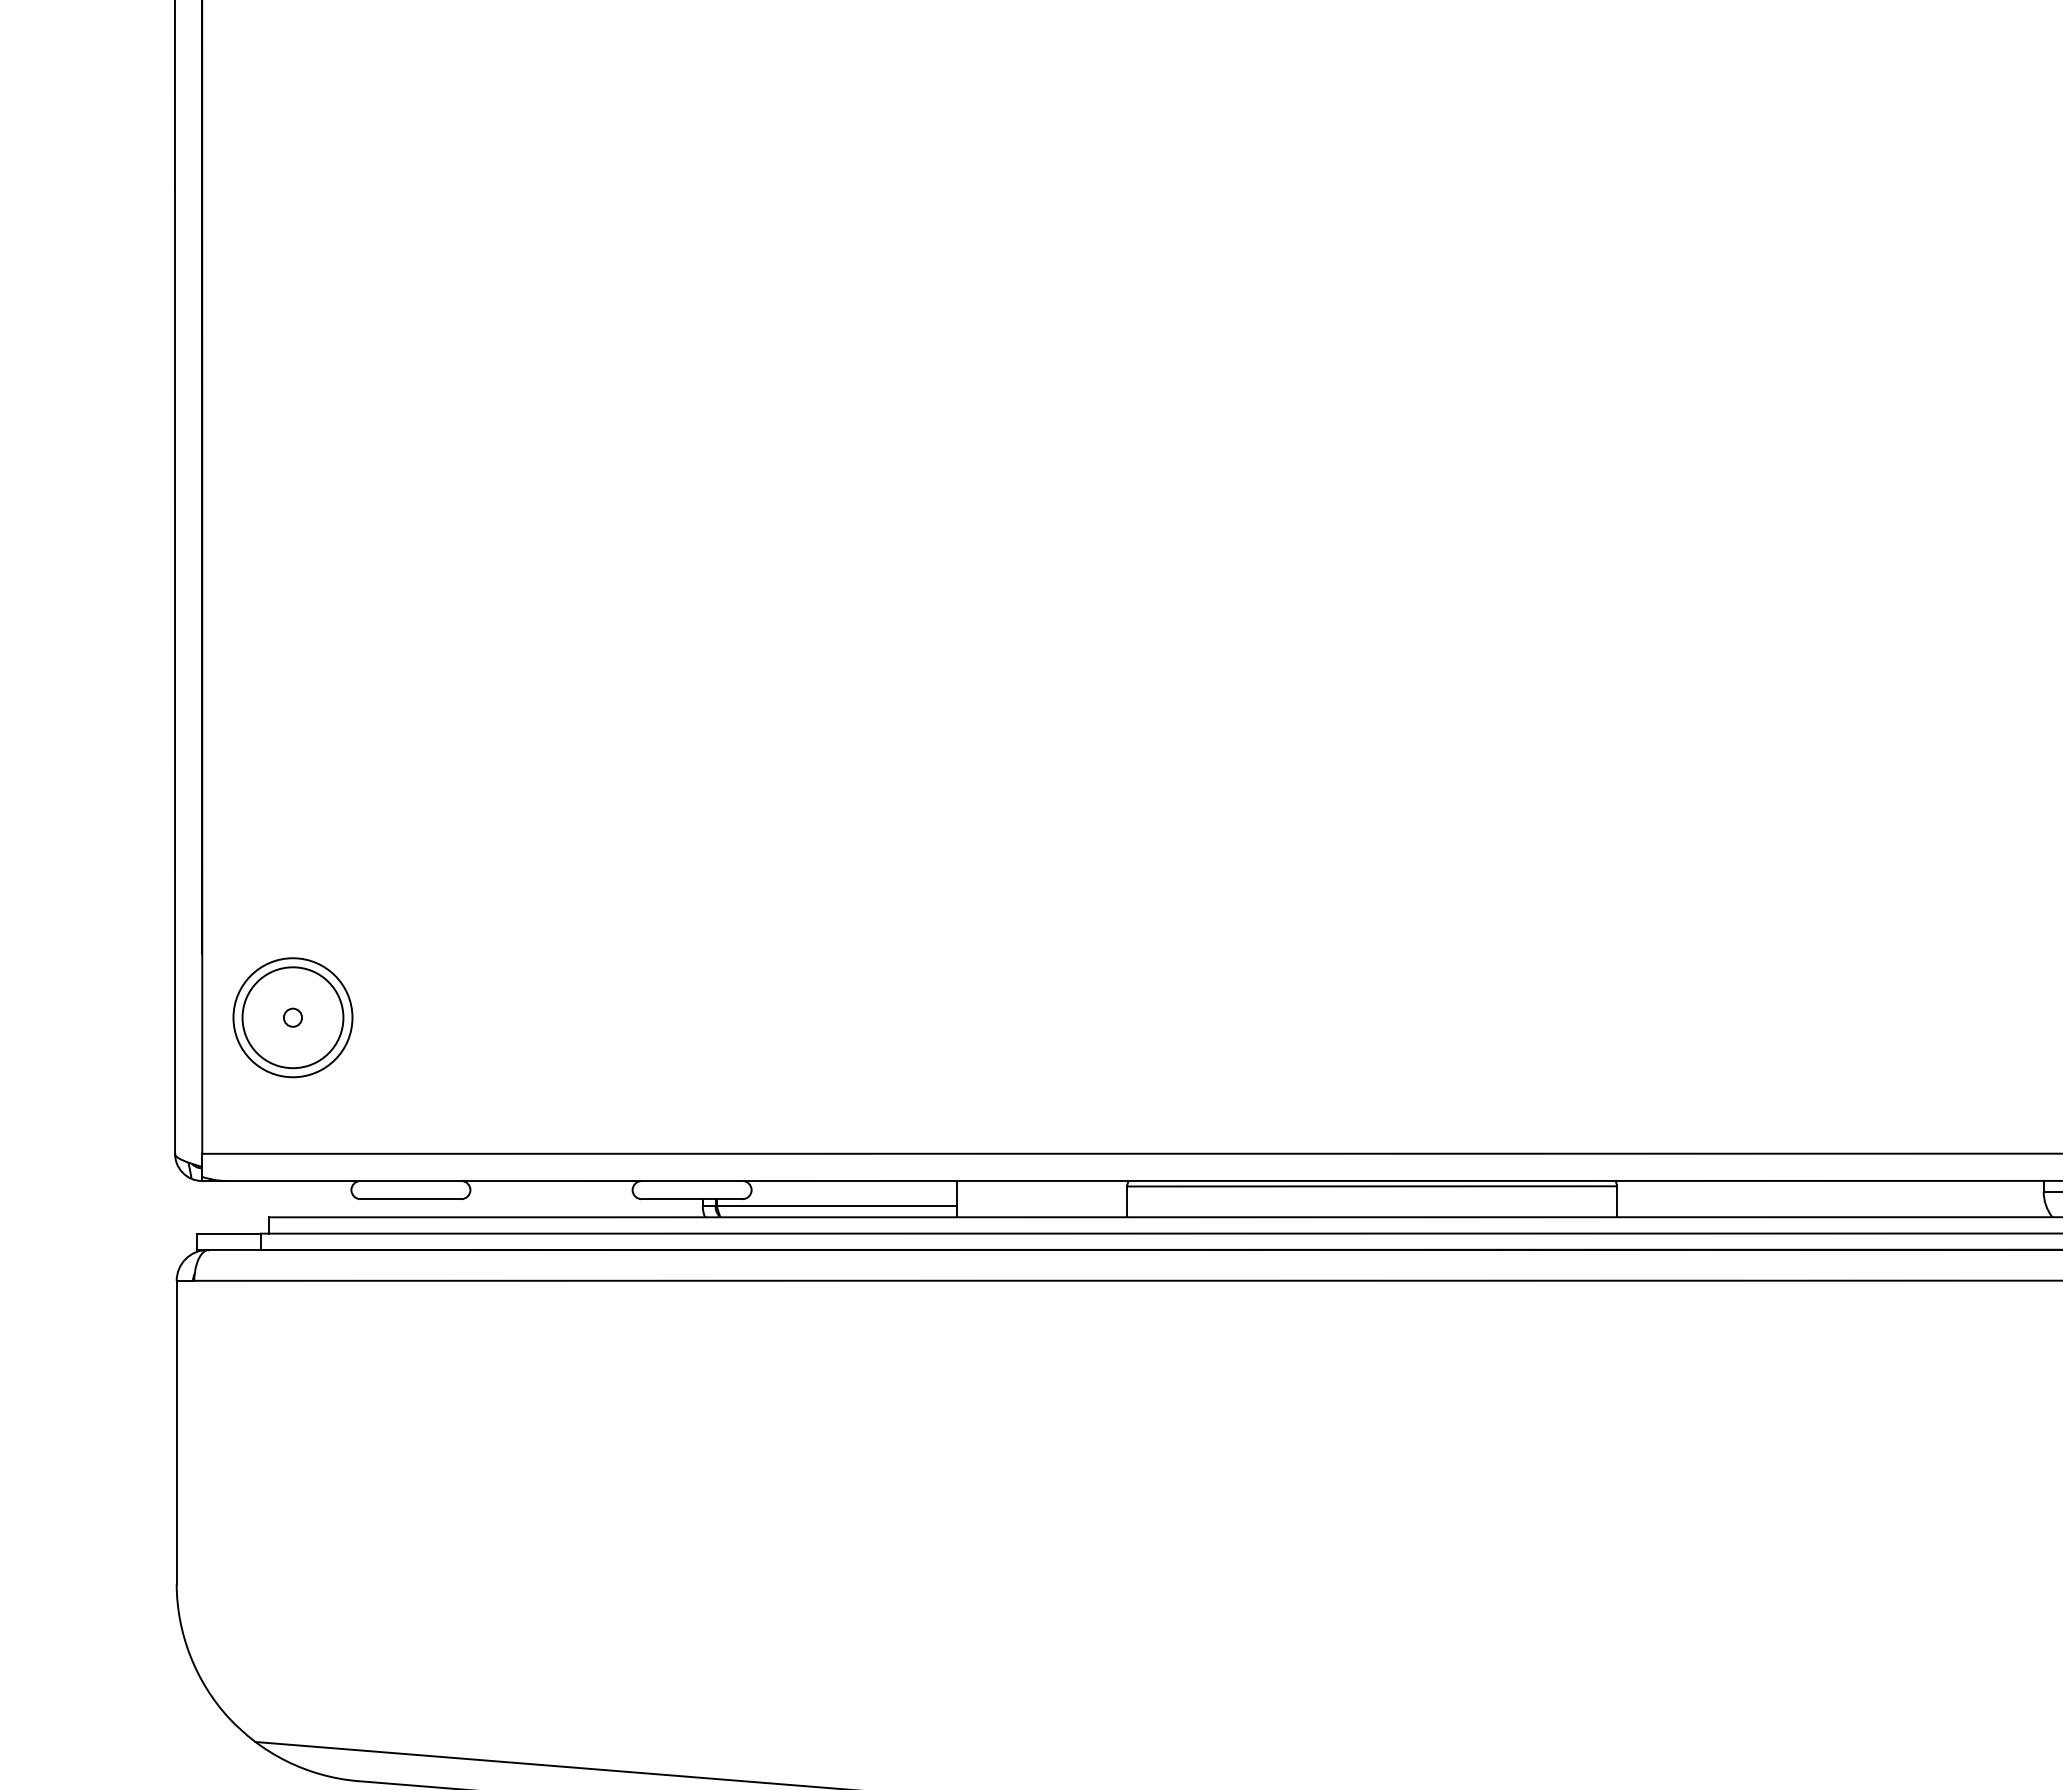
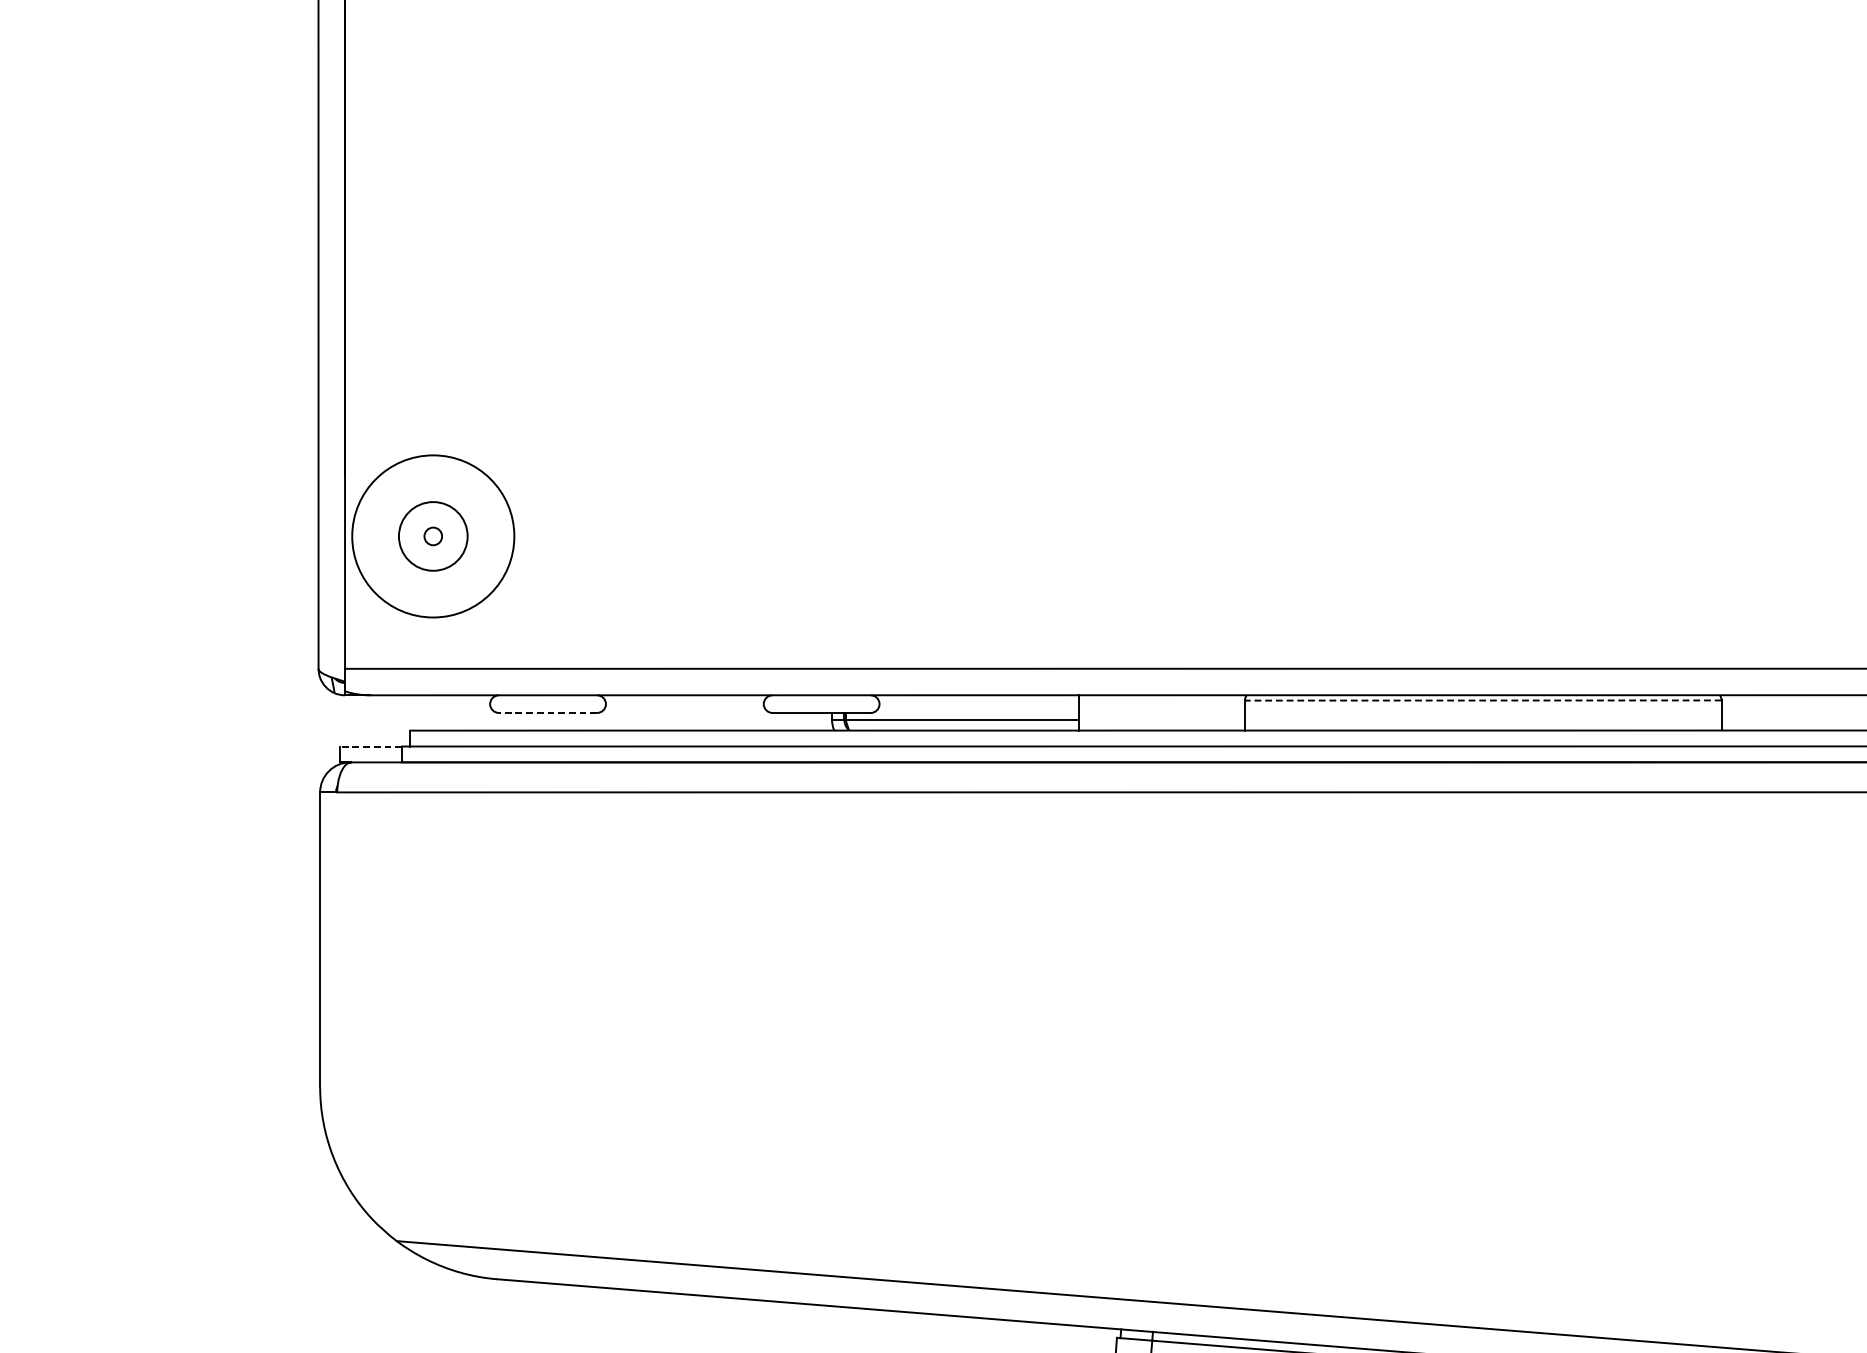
circle: (292, 1017) -> (432, 536), size x0.7
circle: (292, 1017) -> (432, 536), size x1.4
line: (1372, 1186) -> (1483, 700), solid -> dashed
line: (410, 1199) -> (547, 713), solid -> dashed
line: (228, 1233) -> (370, 746), solid -> dashed

